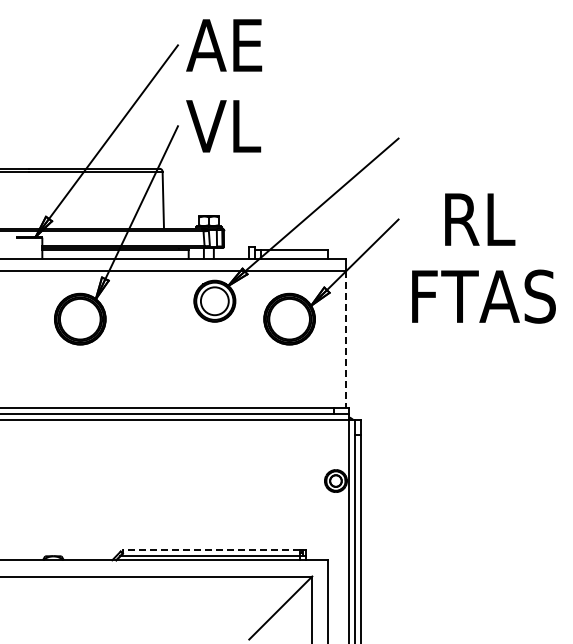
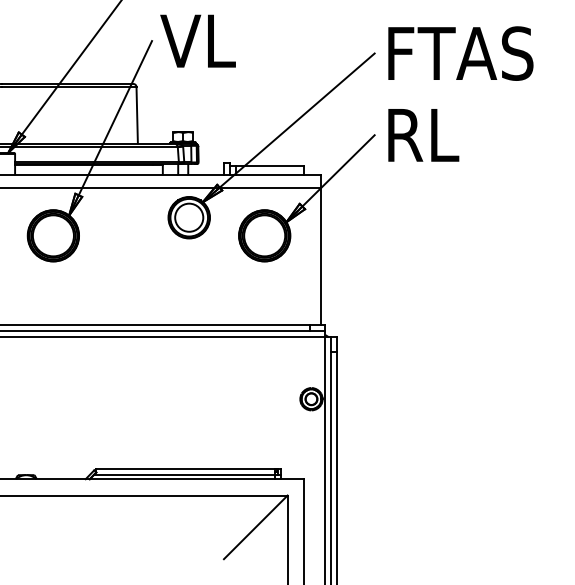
text: (480, 219) -> (424, 135), moved
text: (483, 296) -> (460, 53), moved
line: (345, 340) -> (321, 257), dashed -> solid
line: (211, 550) -> (185, 469), dashed -> solid

